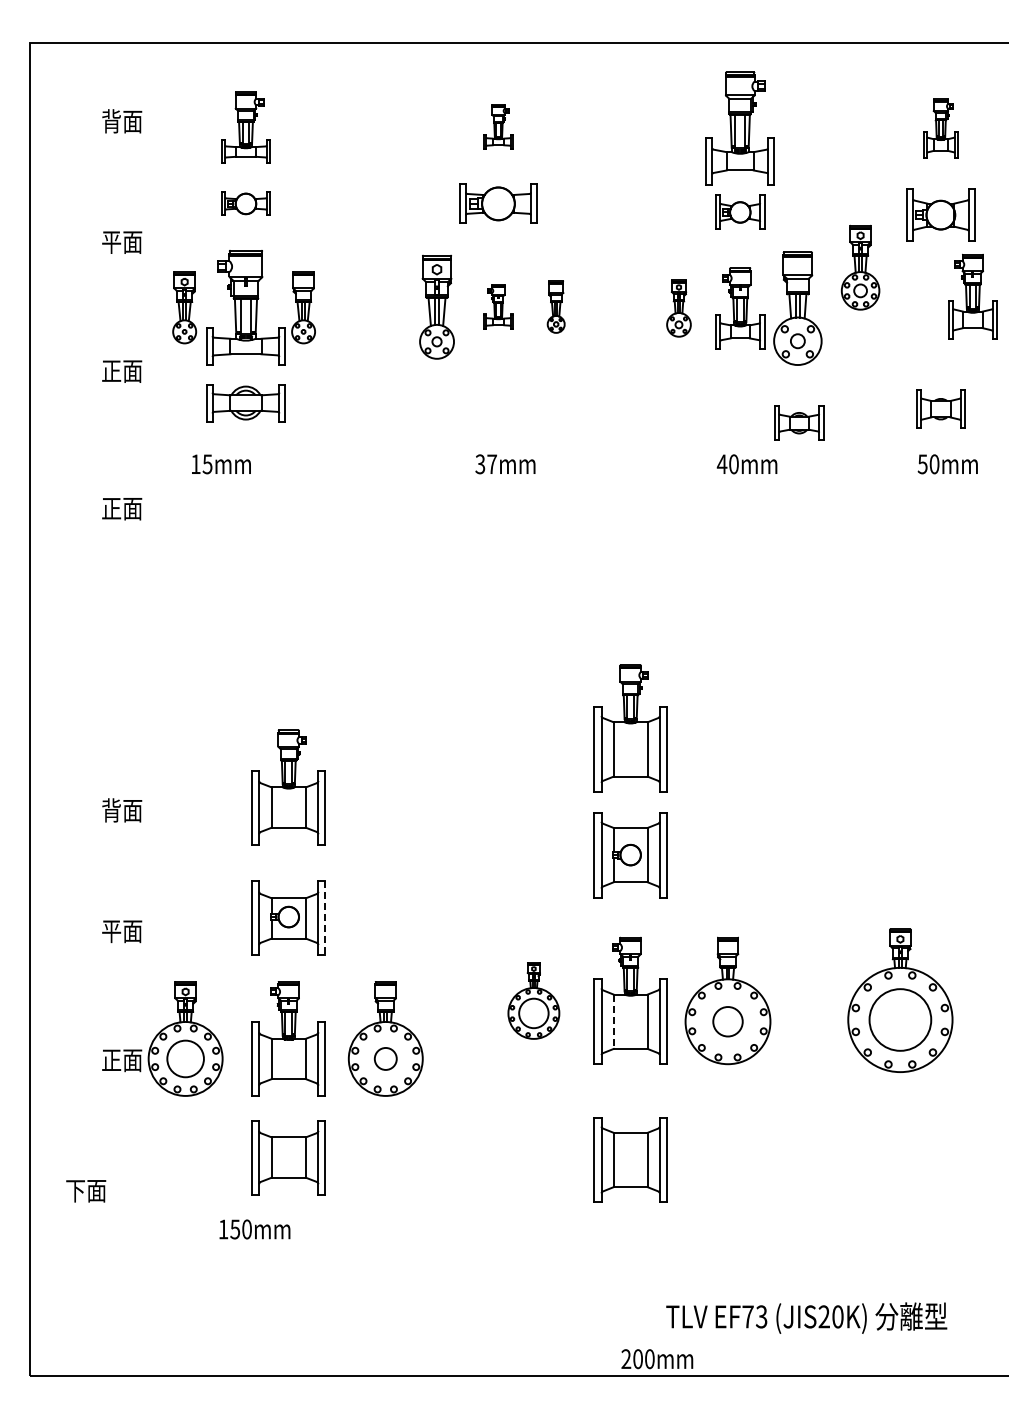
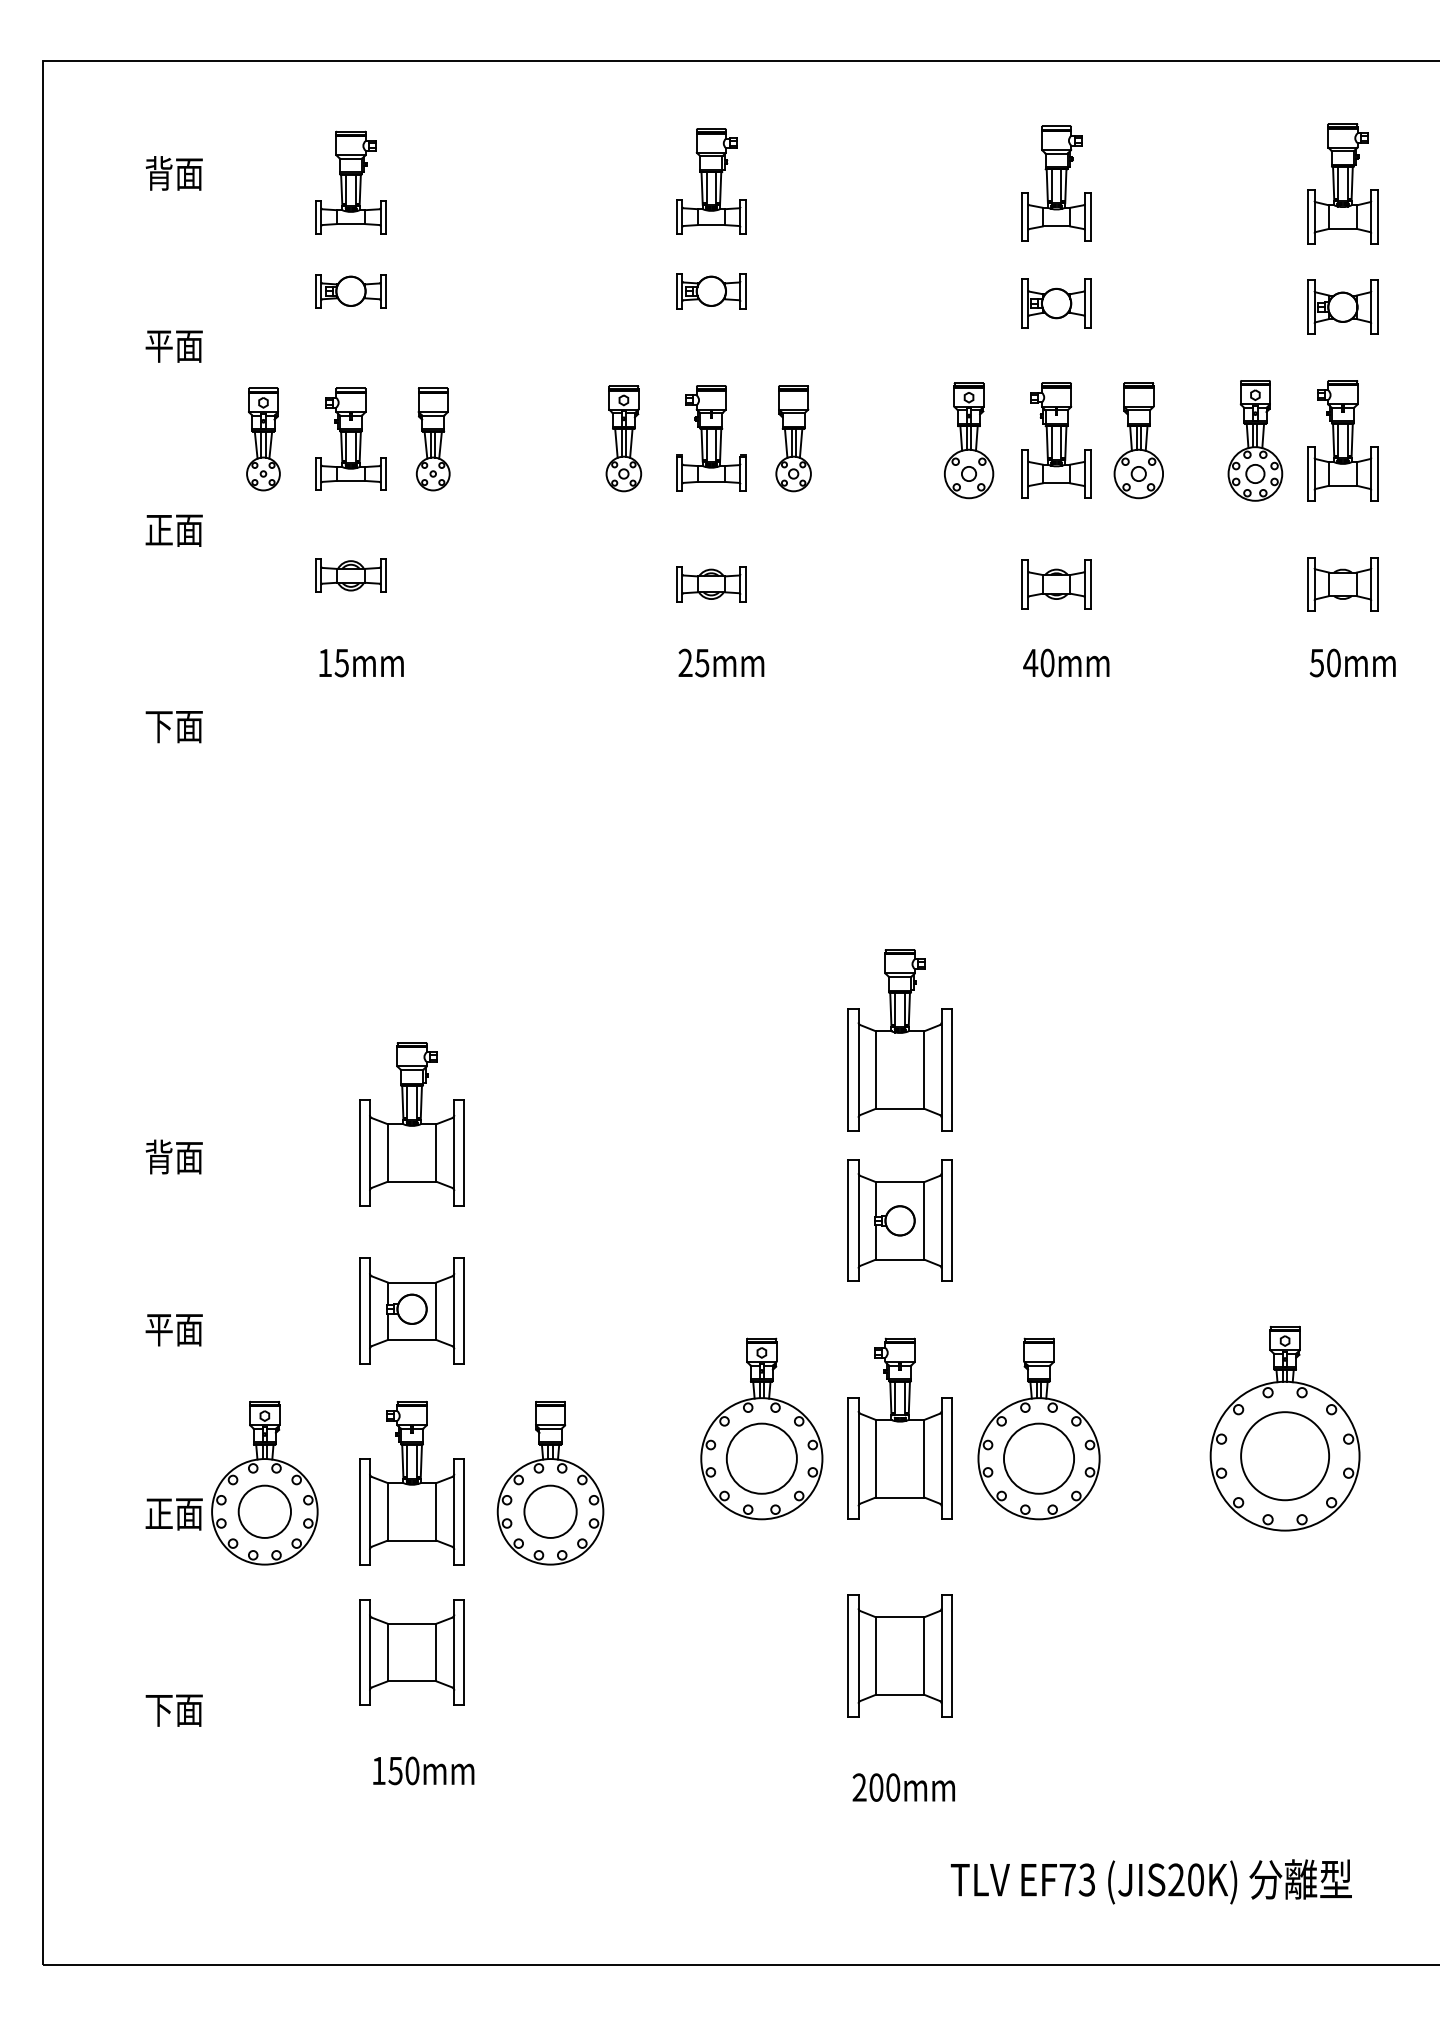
part: (498, 126) -> (711, 180), size x1.67
part: (740, 128) -> (1056, 183), size x0.71
part: (940, 128) -> (1342, 183), size x1.43
part: (498, 203) -> (711, 290), size x0.62
part: (940, 214) -> (1342, 306), size x0.71
part: (860, 267) -> (1255, 440), moved
part: (972, 296) -> (1342, 440), moved
part: (437, 306) -> (624, 437), size x0.71
part: (498, 306) -> (711, 437), size x1.67
part: (556, 306) -> (794, 437), size x1.43
part: (245, 307) -> (350, 439), size x0.62
part: (678, 308) -> (968, 440), size x1.43
part: (797, 308) -> (1138, 440), size x0.71
part: (245, 403) -> (350, 576), size x0.62
part: (498, 408) -> (711, 583), added
part: (799, 422) -> (1056, 583), moved
text: (221, 464) -> (361, 663), moved
text: (486, 464) -> (694, 663), 37mm -> 25mm
text: (111, 509) -> (159, 727), 正面 -> 下面
line: (325, 918) -> (464, 1311), dashed -> solid
part: (533, 1000) -> (761, 1428), size x1.67
circle: (727, 1021) -> (1038, 1458), size x1.67
line: (613, 1022) -> (875, 1459), dashed -> solid
circle: (385, 1058) -> (550, 1511), size x1.67
text: (86, 1191) -> (174, 1710), moved
text: (254, 1229) -> (423, 1770), moved
text: (657, 1359) -> (904, 1788), moved

